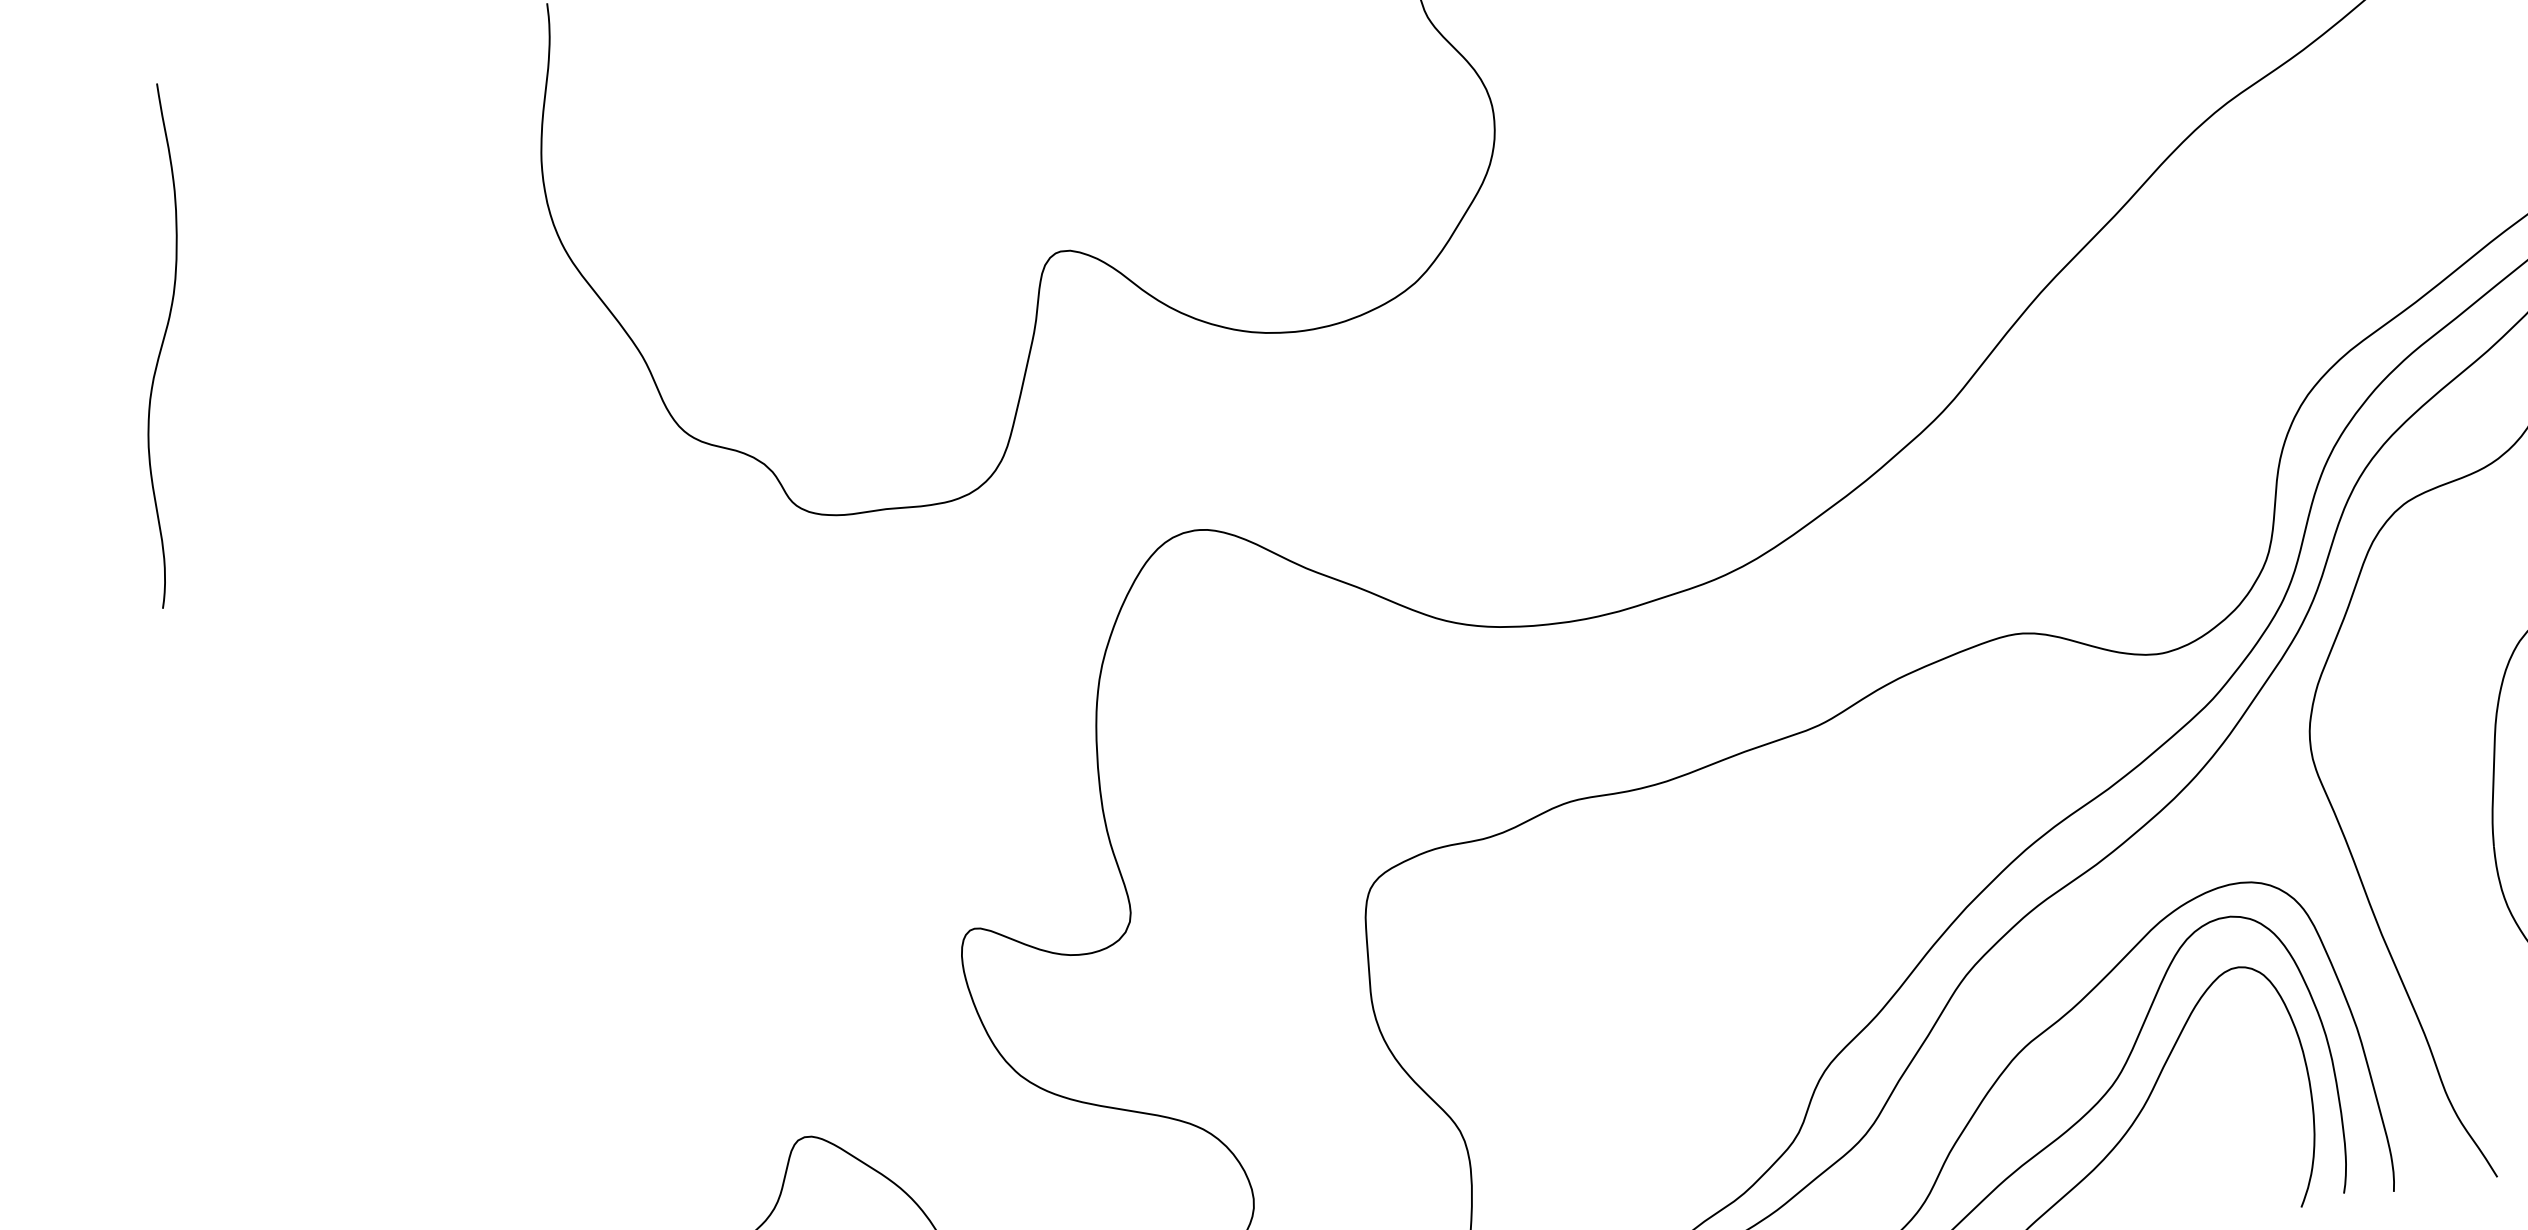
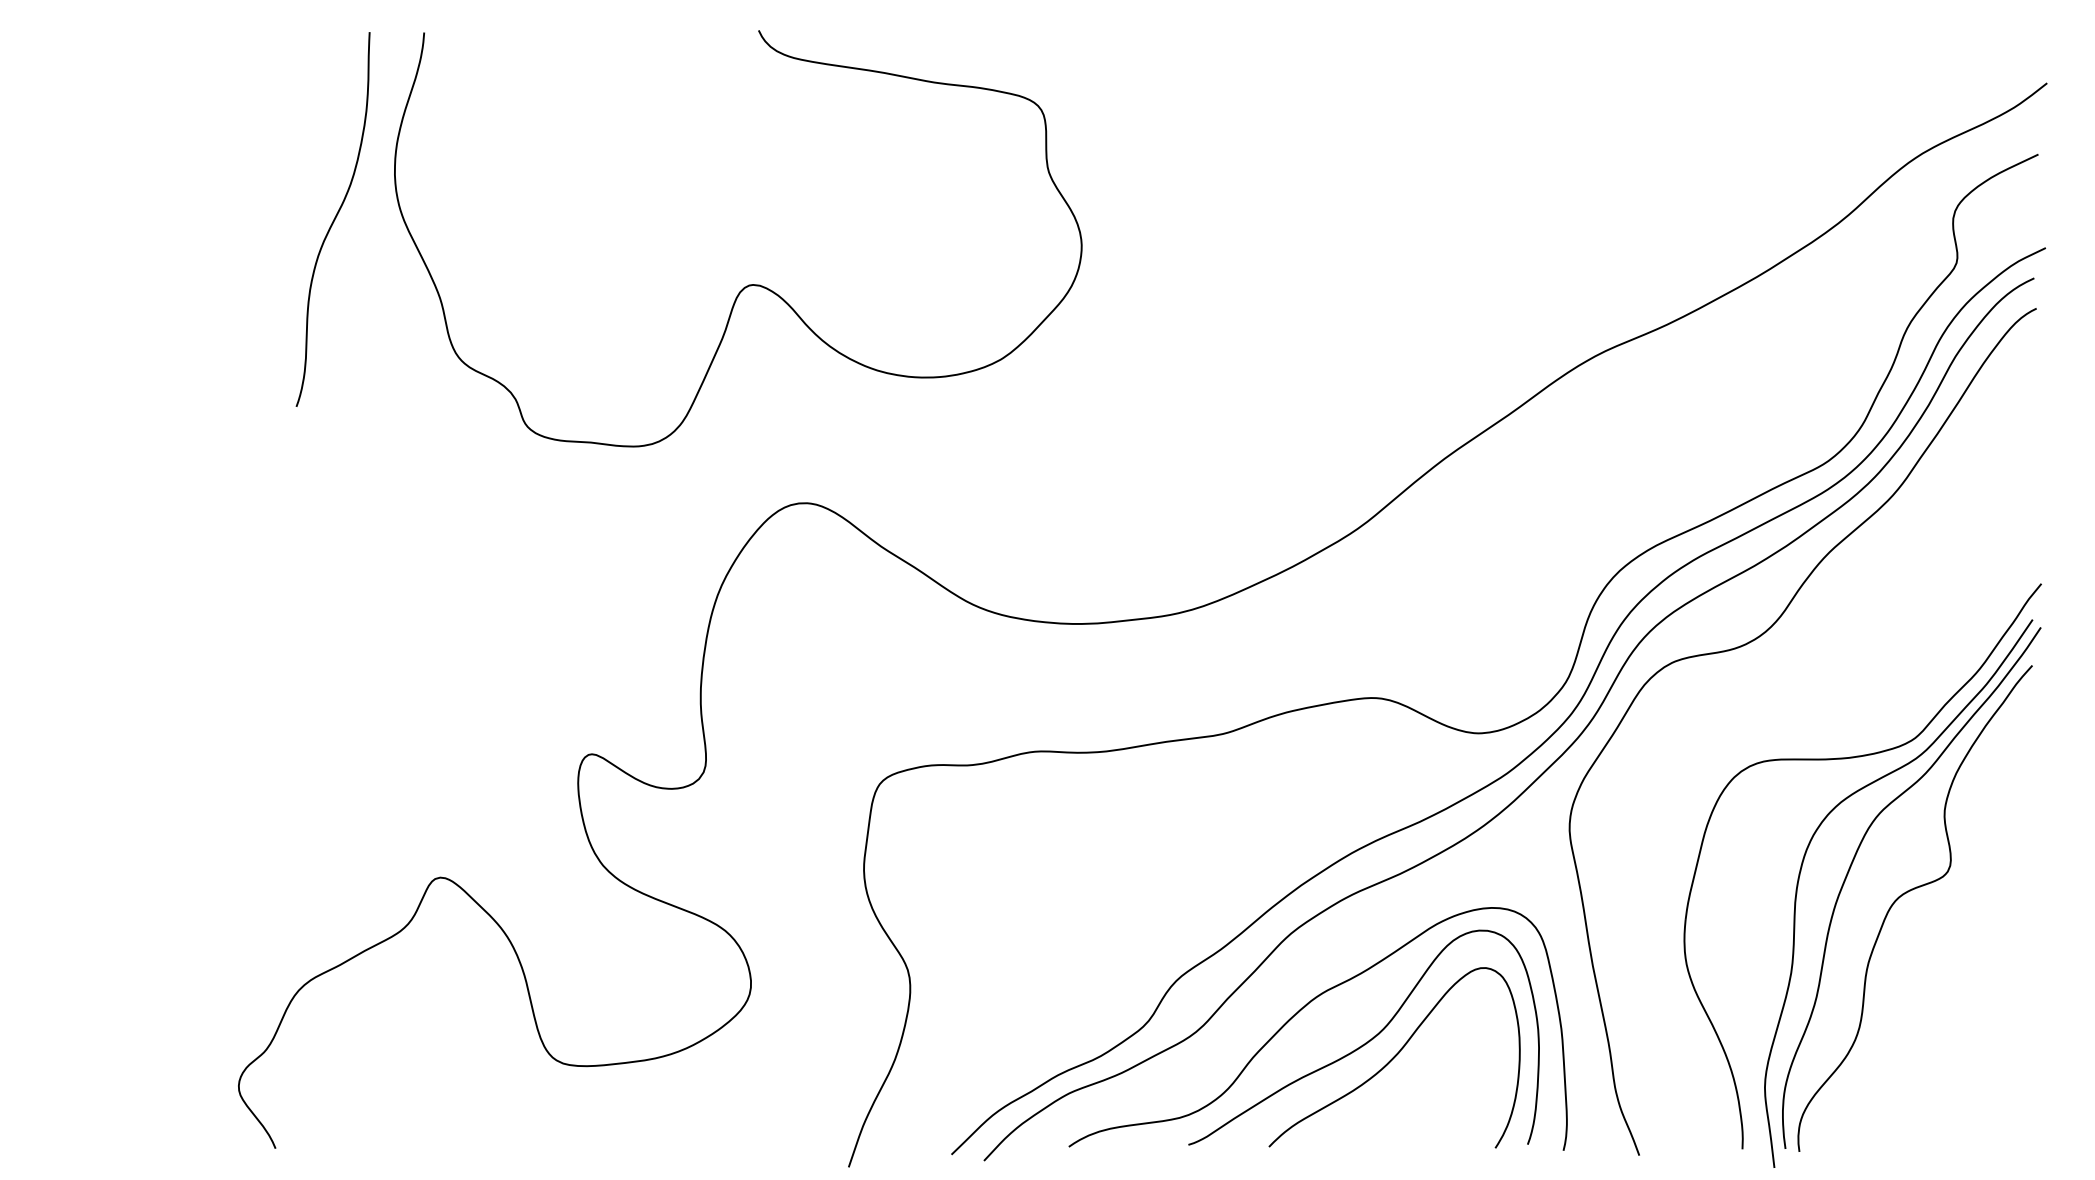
curve: (160, 346) -> (333, 219), moved

